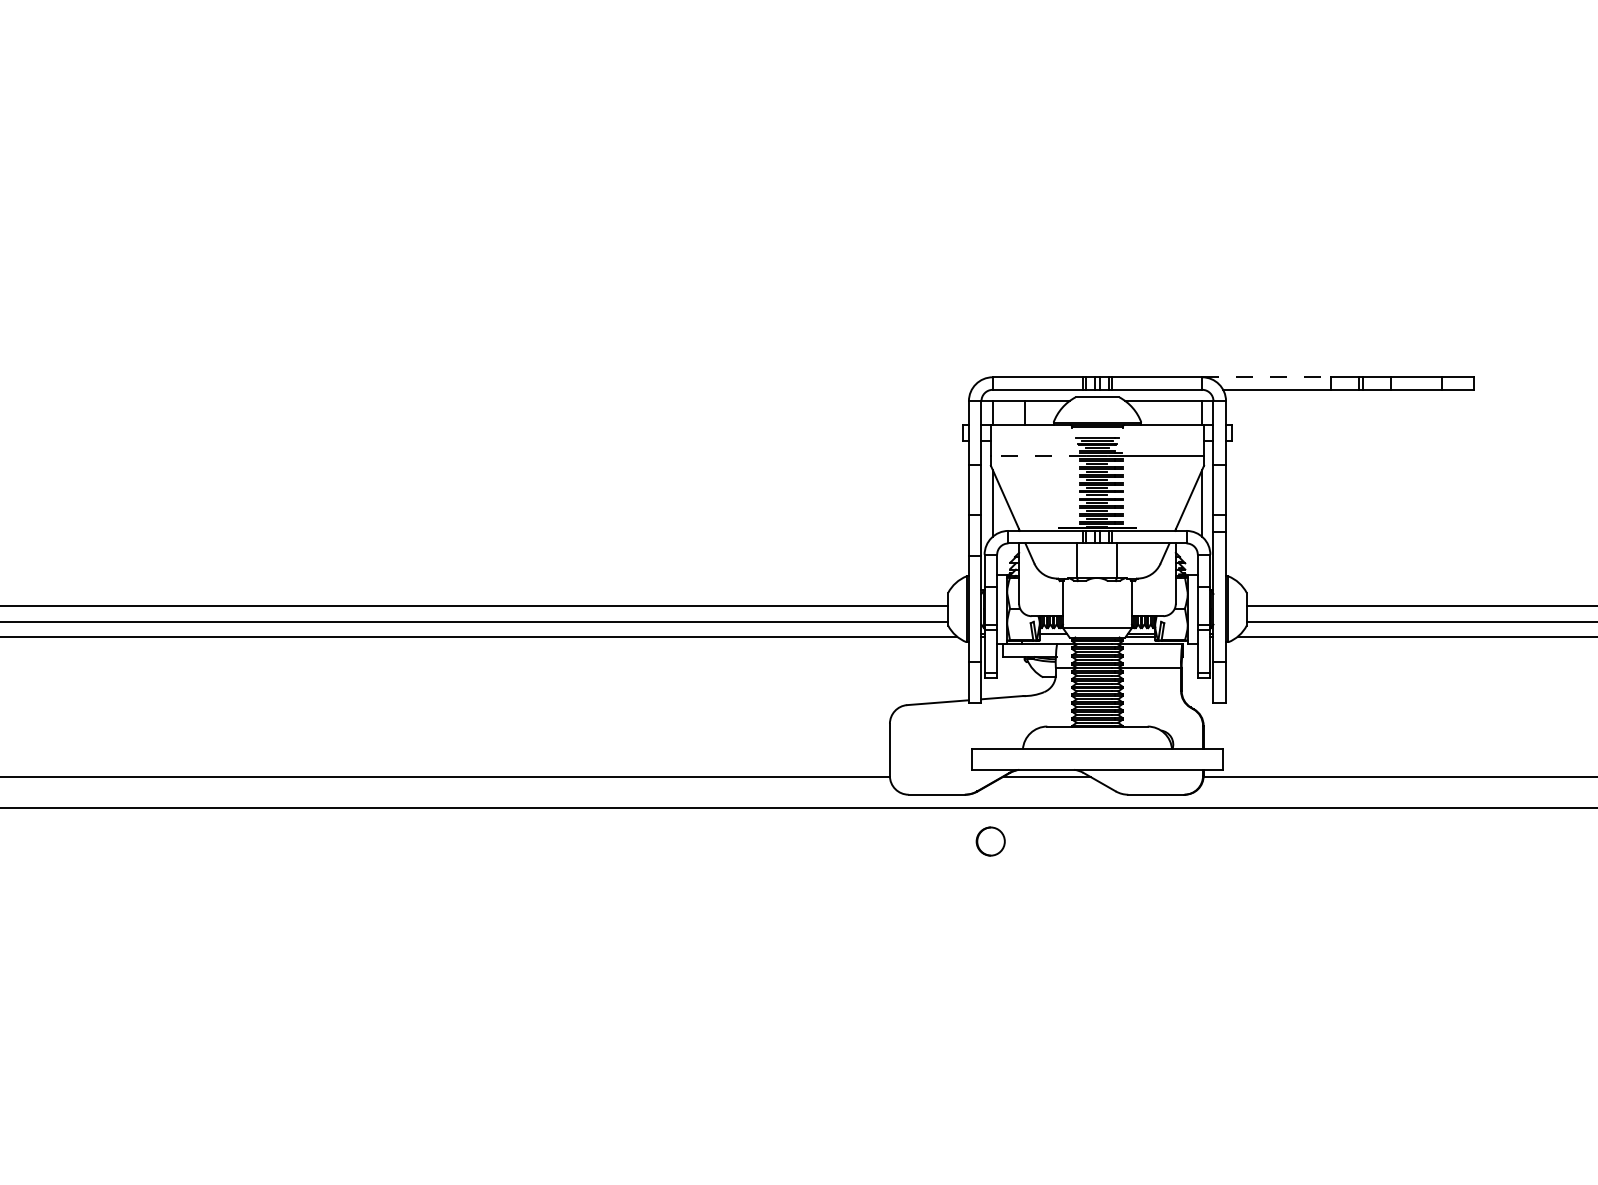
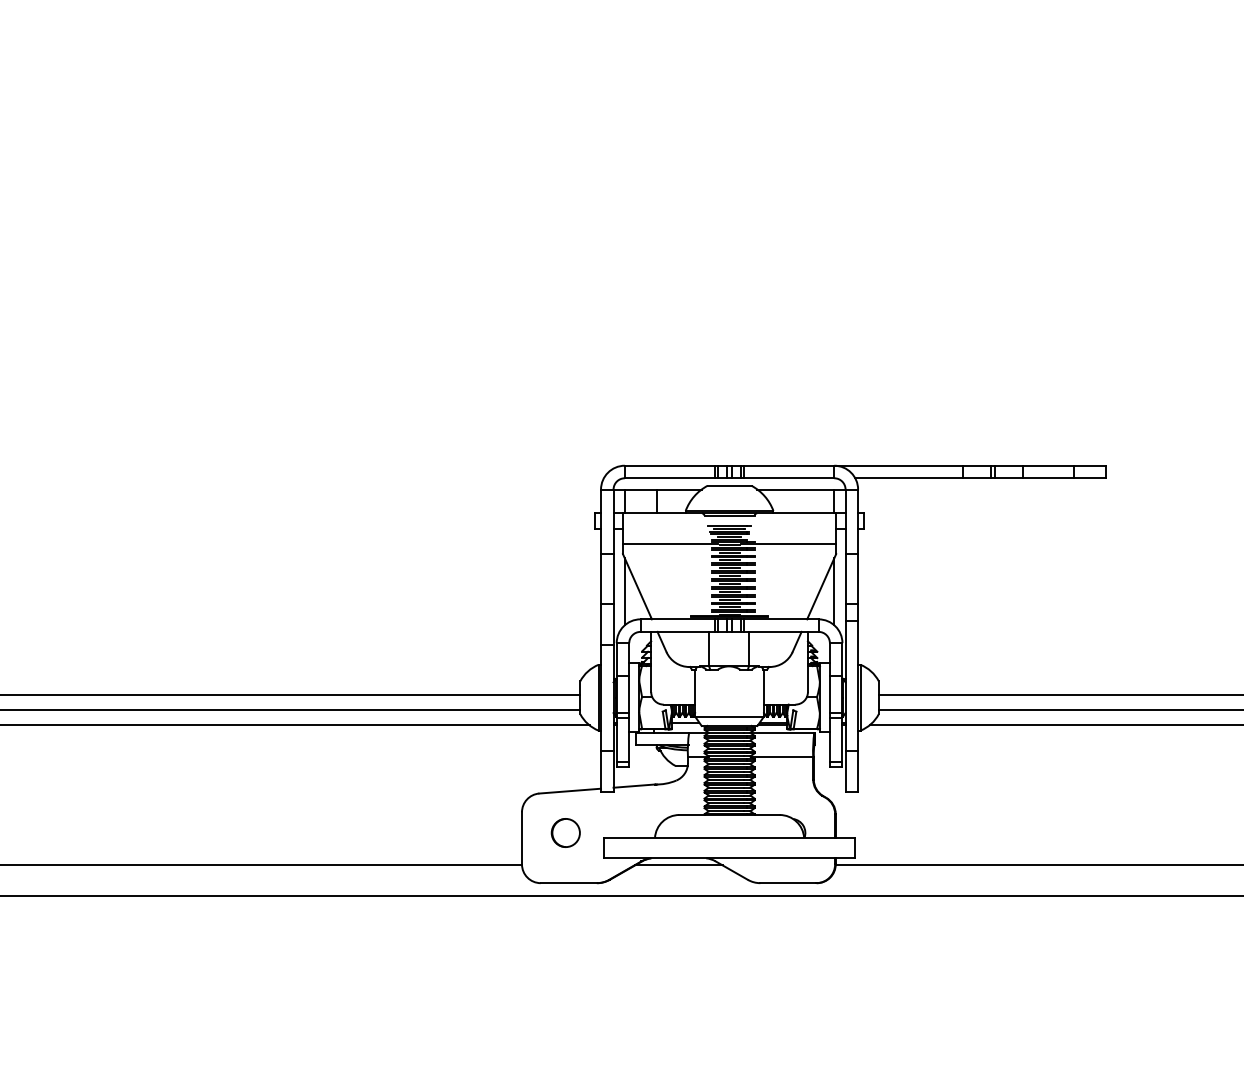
line: (1266, 377) -> (898, 465), dashed -> solid
line: (1037, 455) -> (669, 543), dashed -> solid
circle: (990, 841) -> (565, 832), moved

